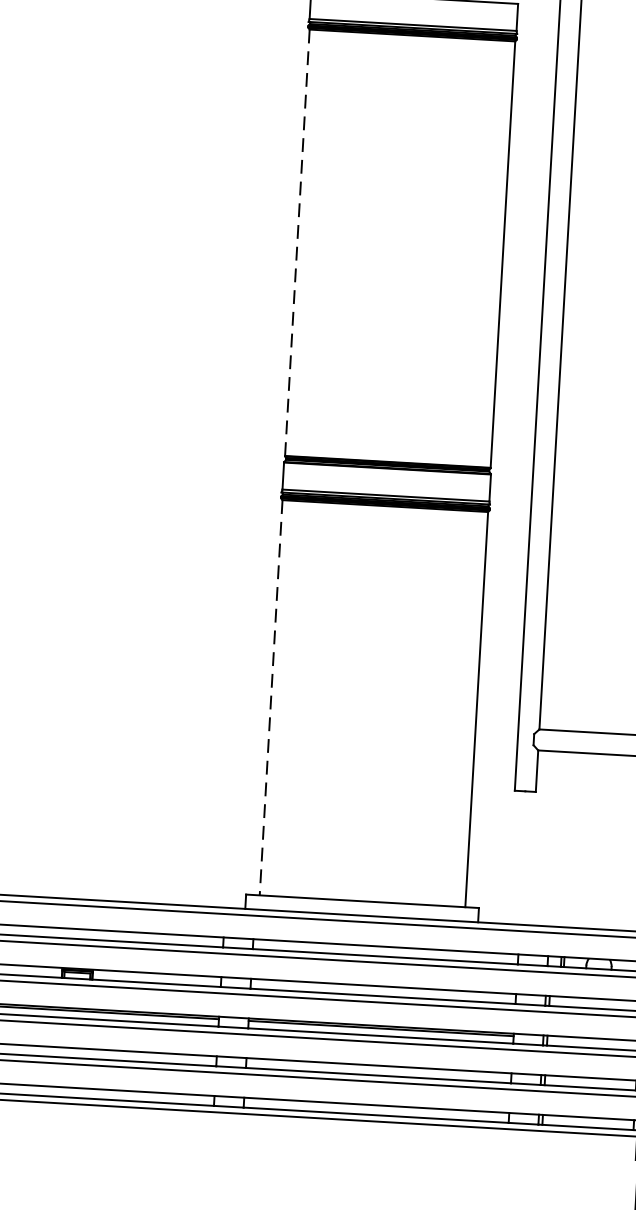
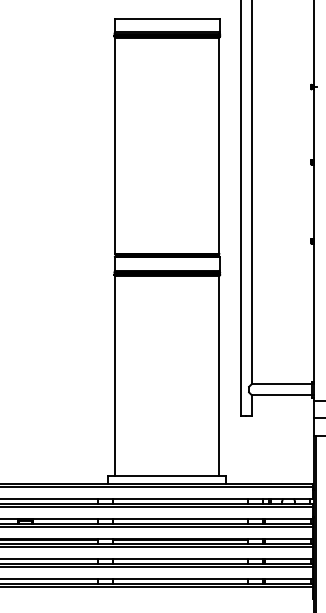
line: (297, 242) -> (115, 145), dashed -> solid
line: (271, 698) -> (115, 376), dashed -> solid

